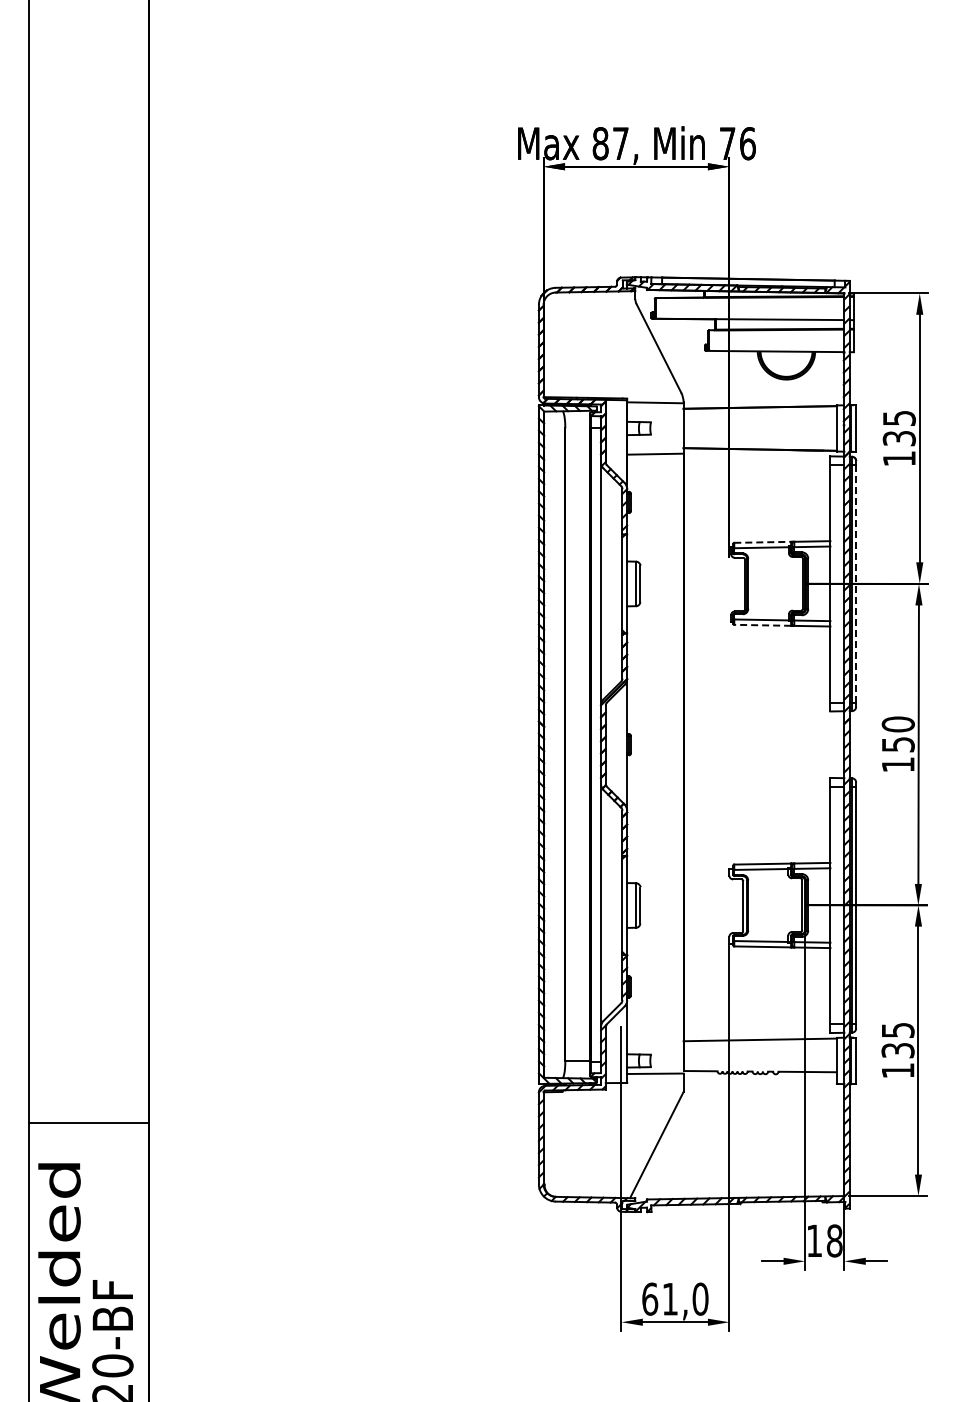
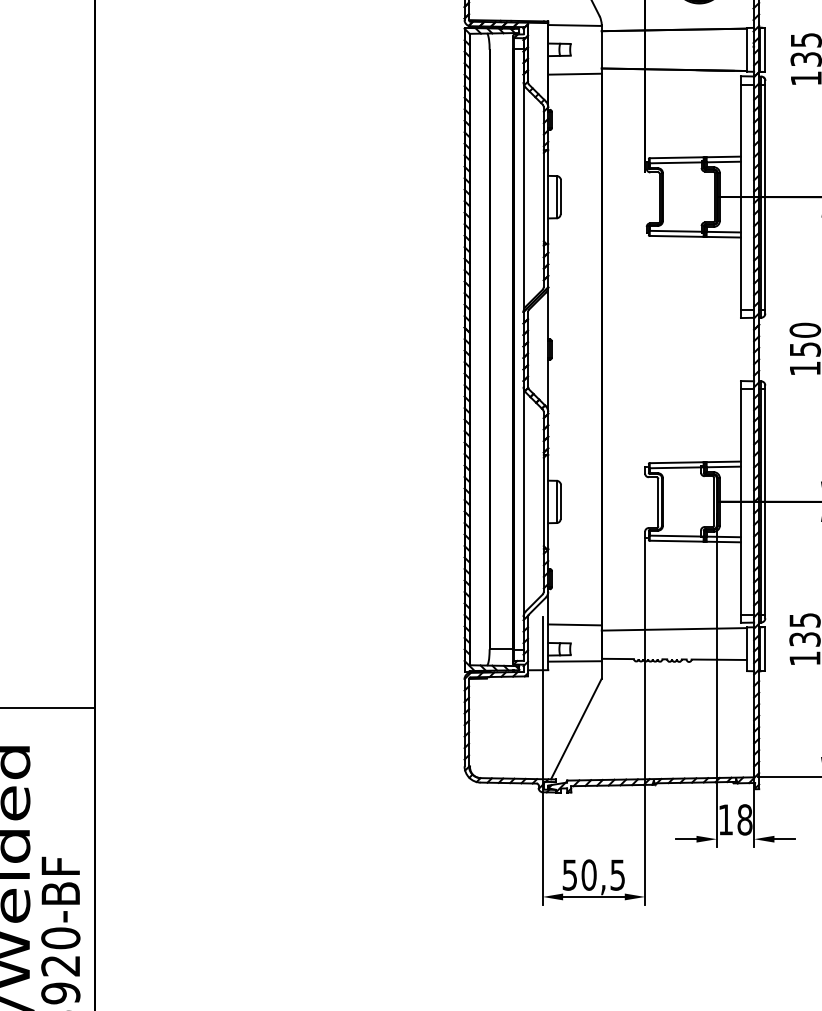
line: (763, 542) -> (677, 157), dashed -> solid
line: (856, 583) -> (765, 196), dashed -> solid
line: (762, 625) -> (676, 236), dashed -> solid
line: (655, 1034) -> (575, 624), added
text: (675, 1298) -> (594, 874), 61,0 -> 50,5

